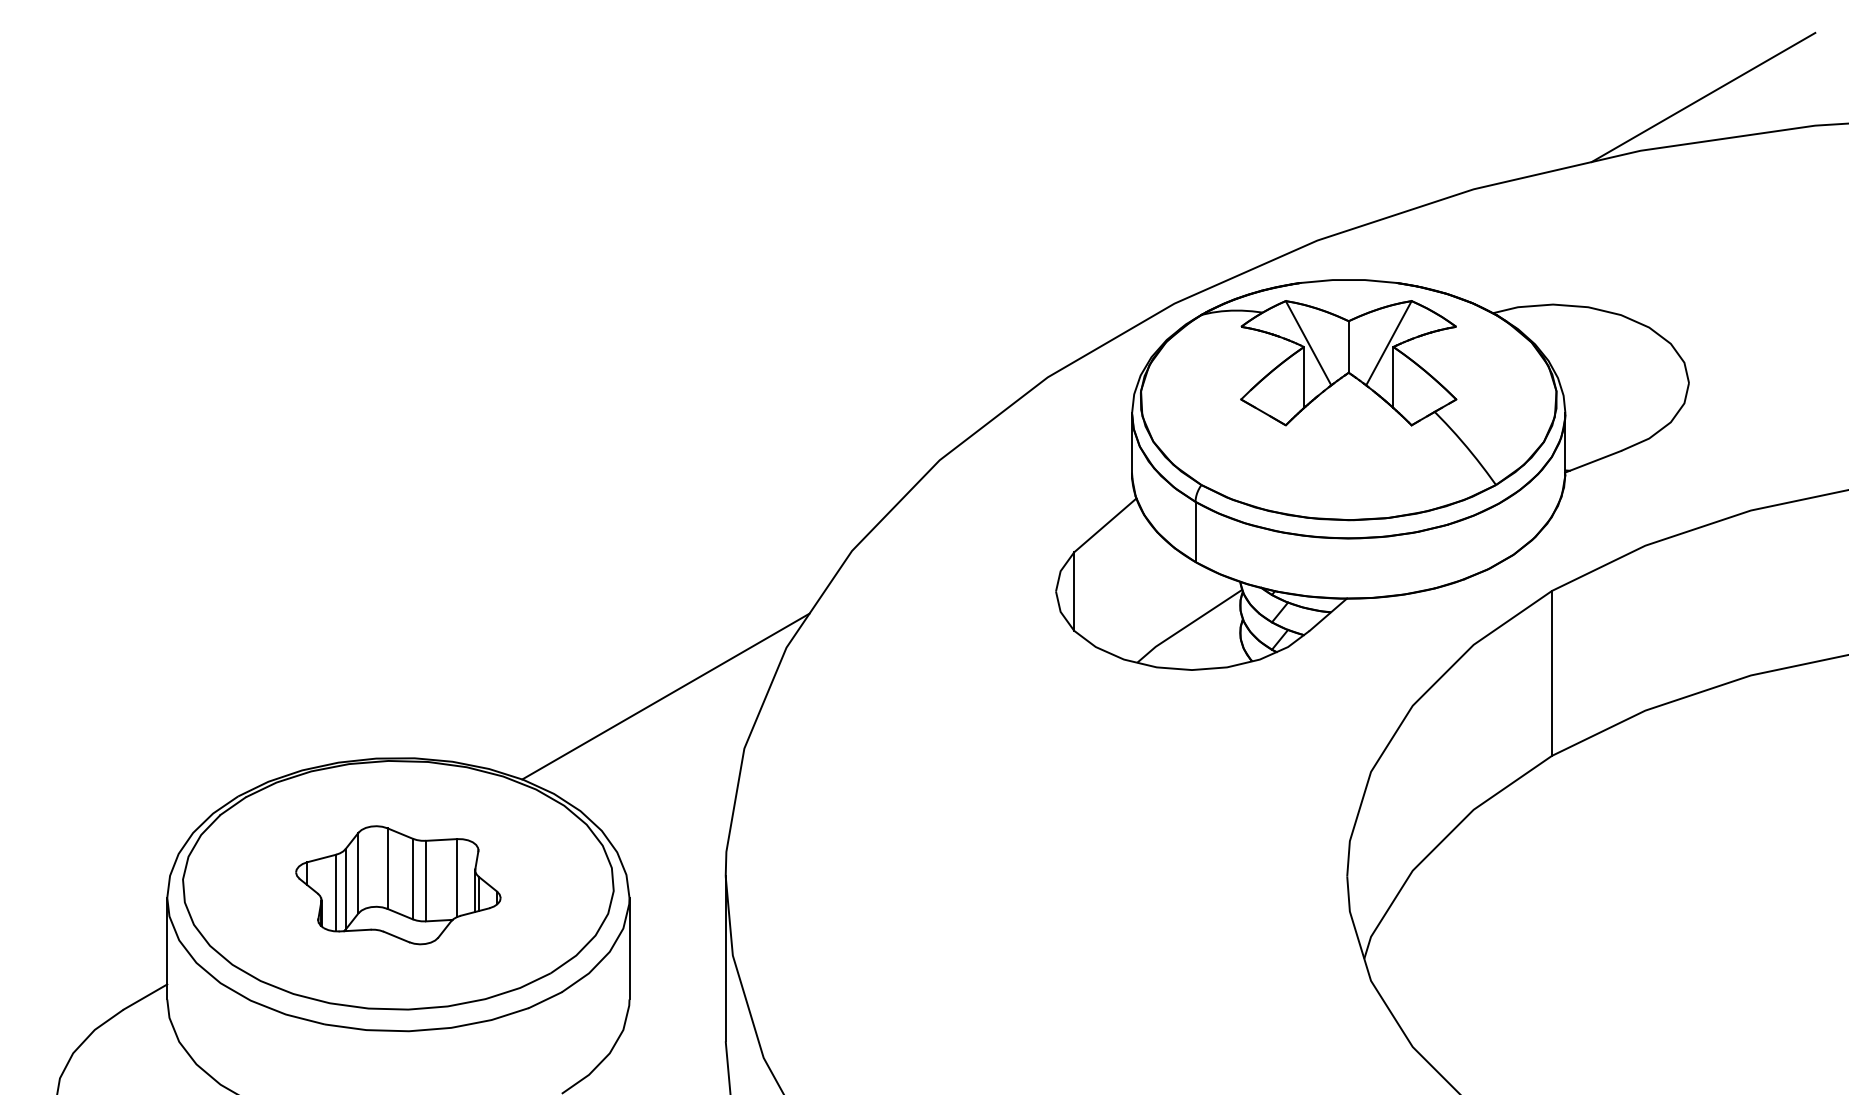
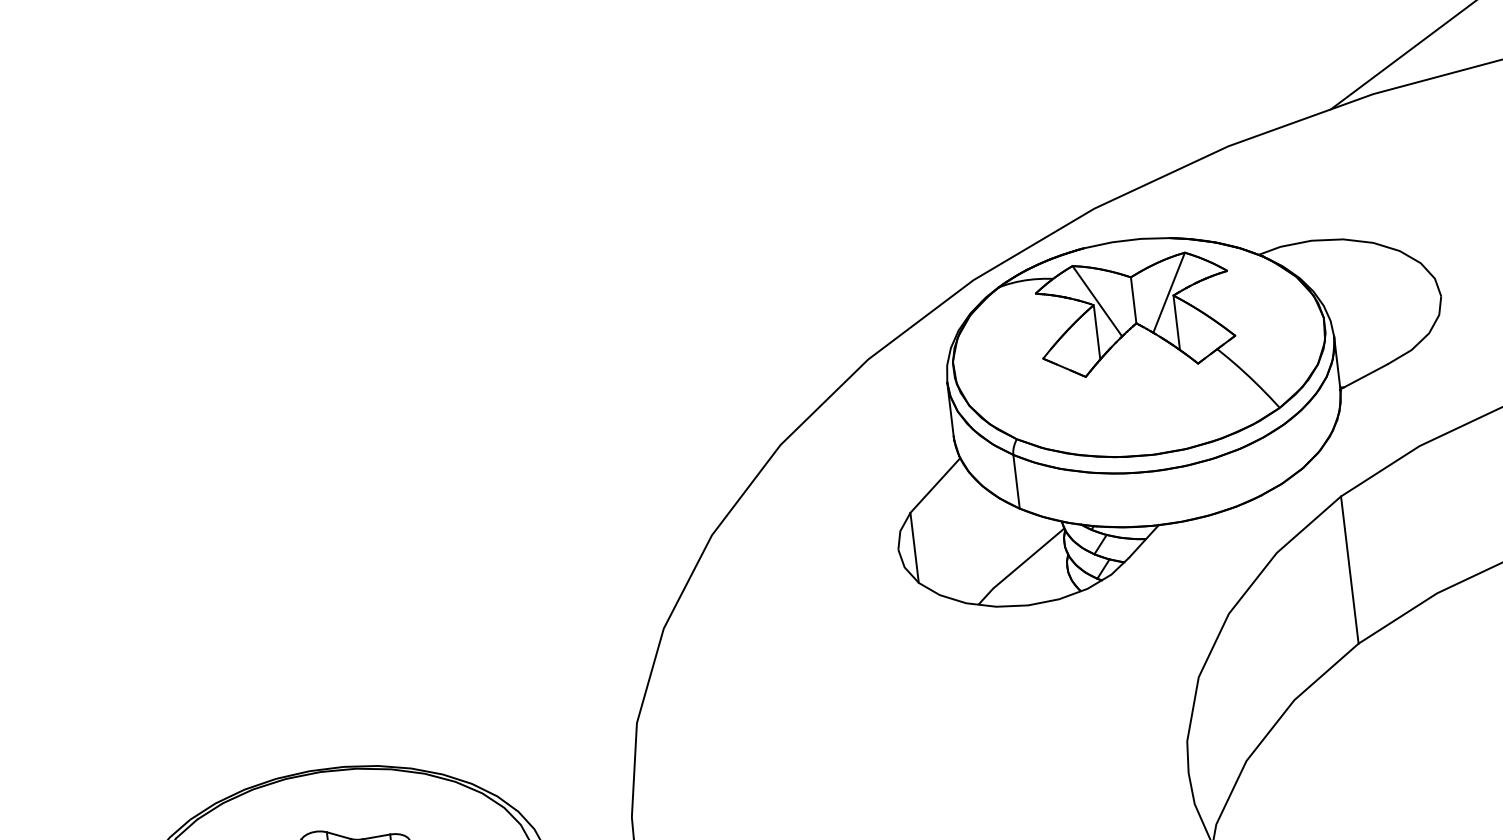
line: (665, 696) -> (560, 685), removed

